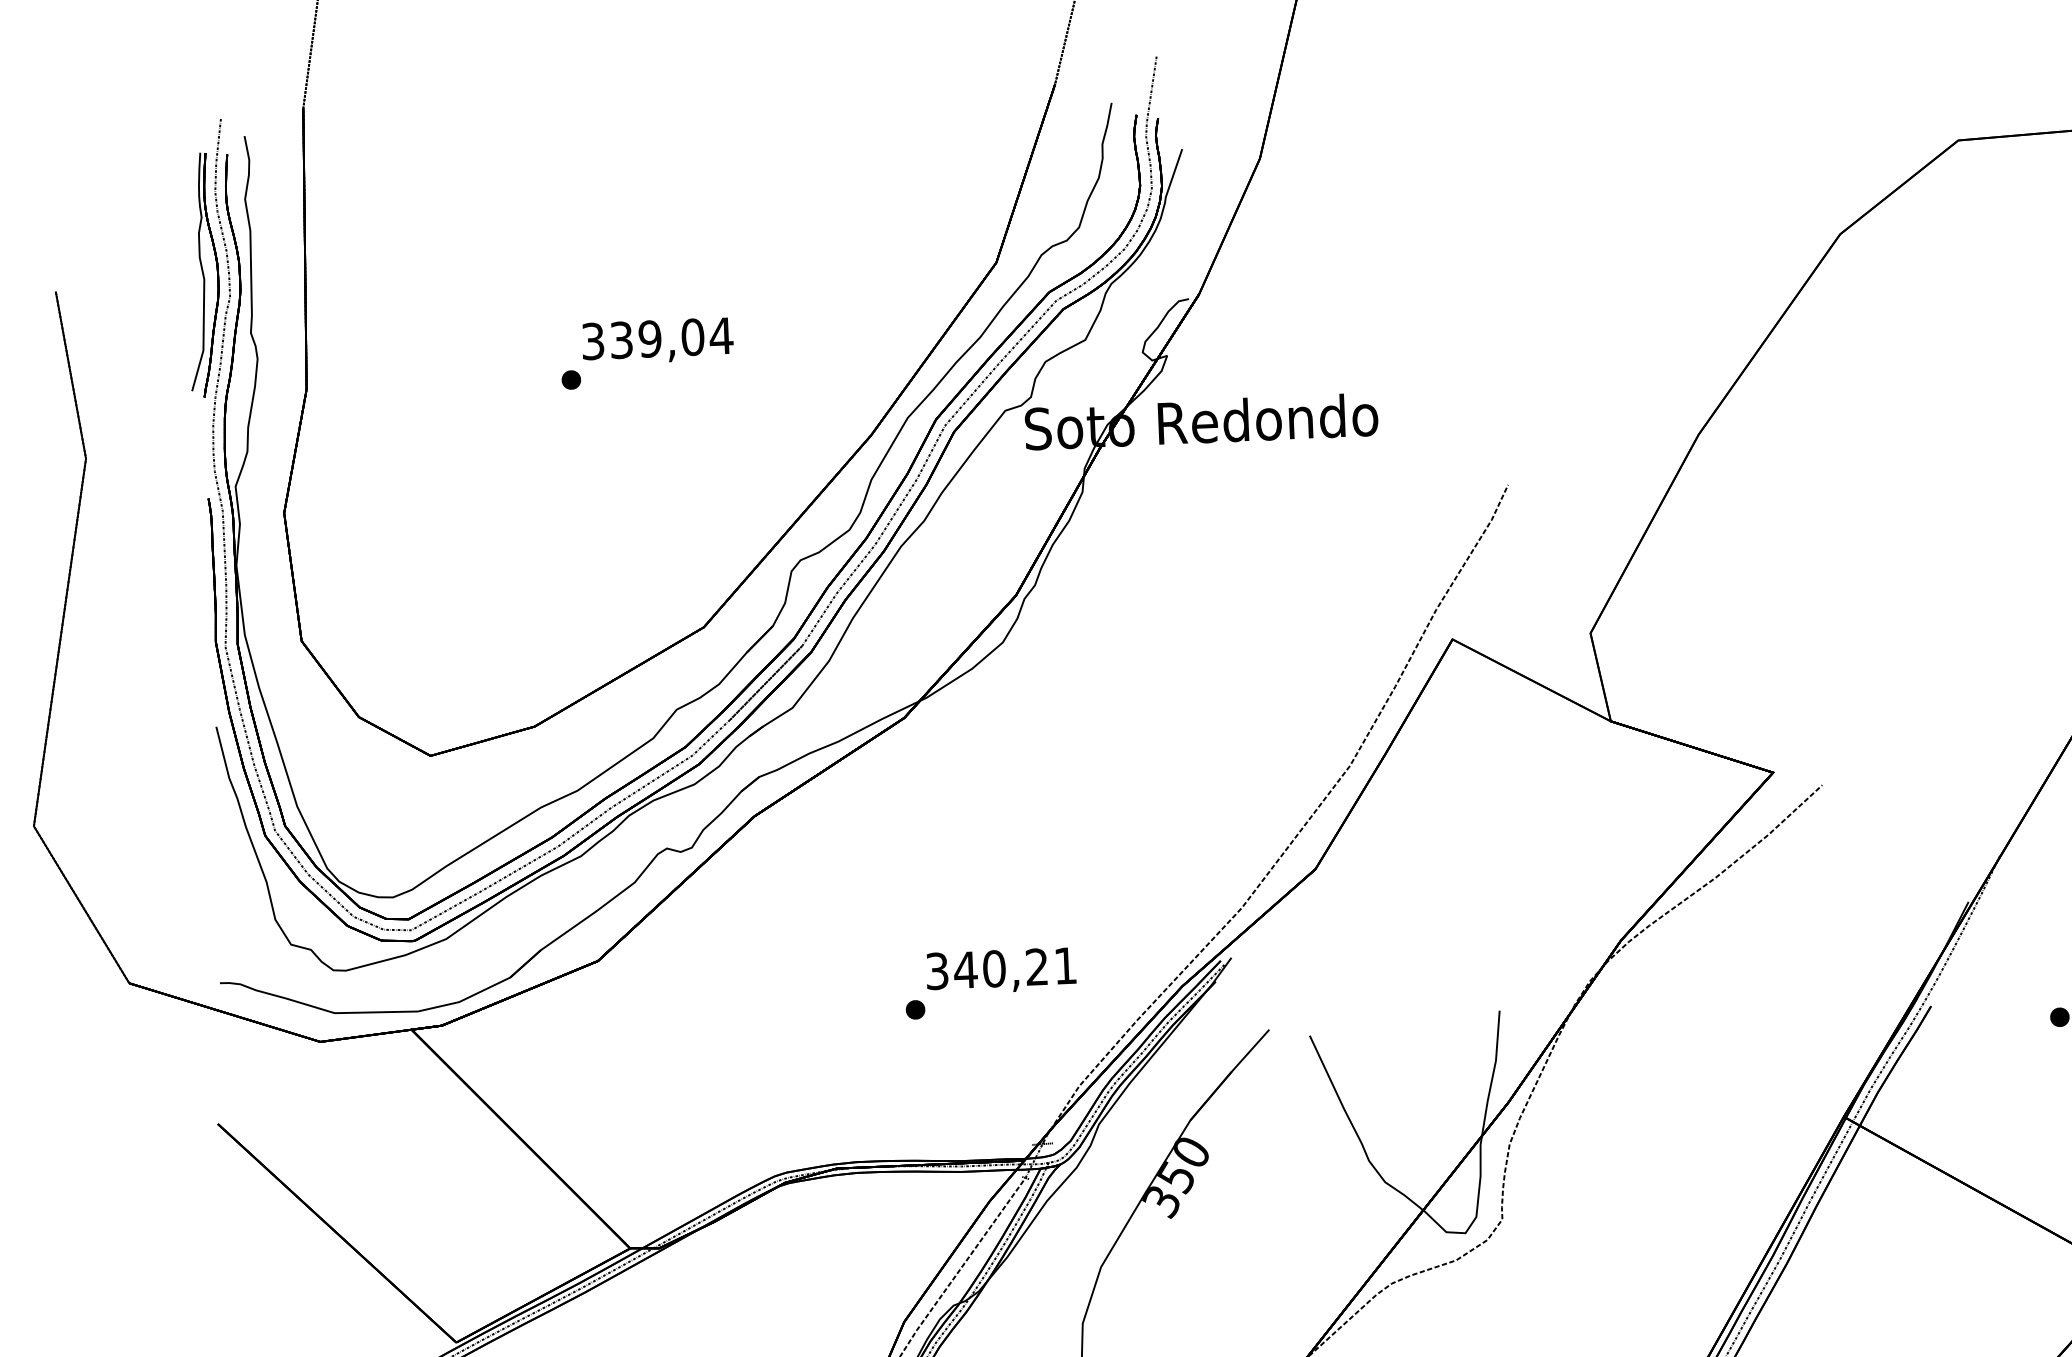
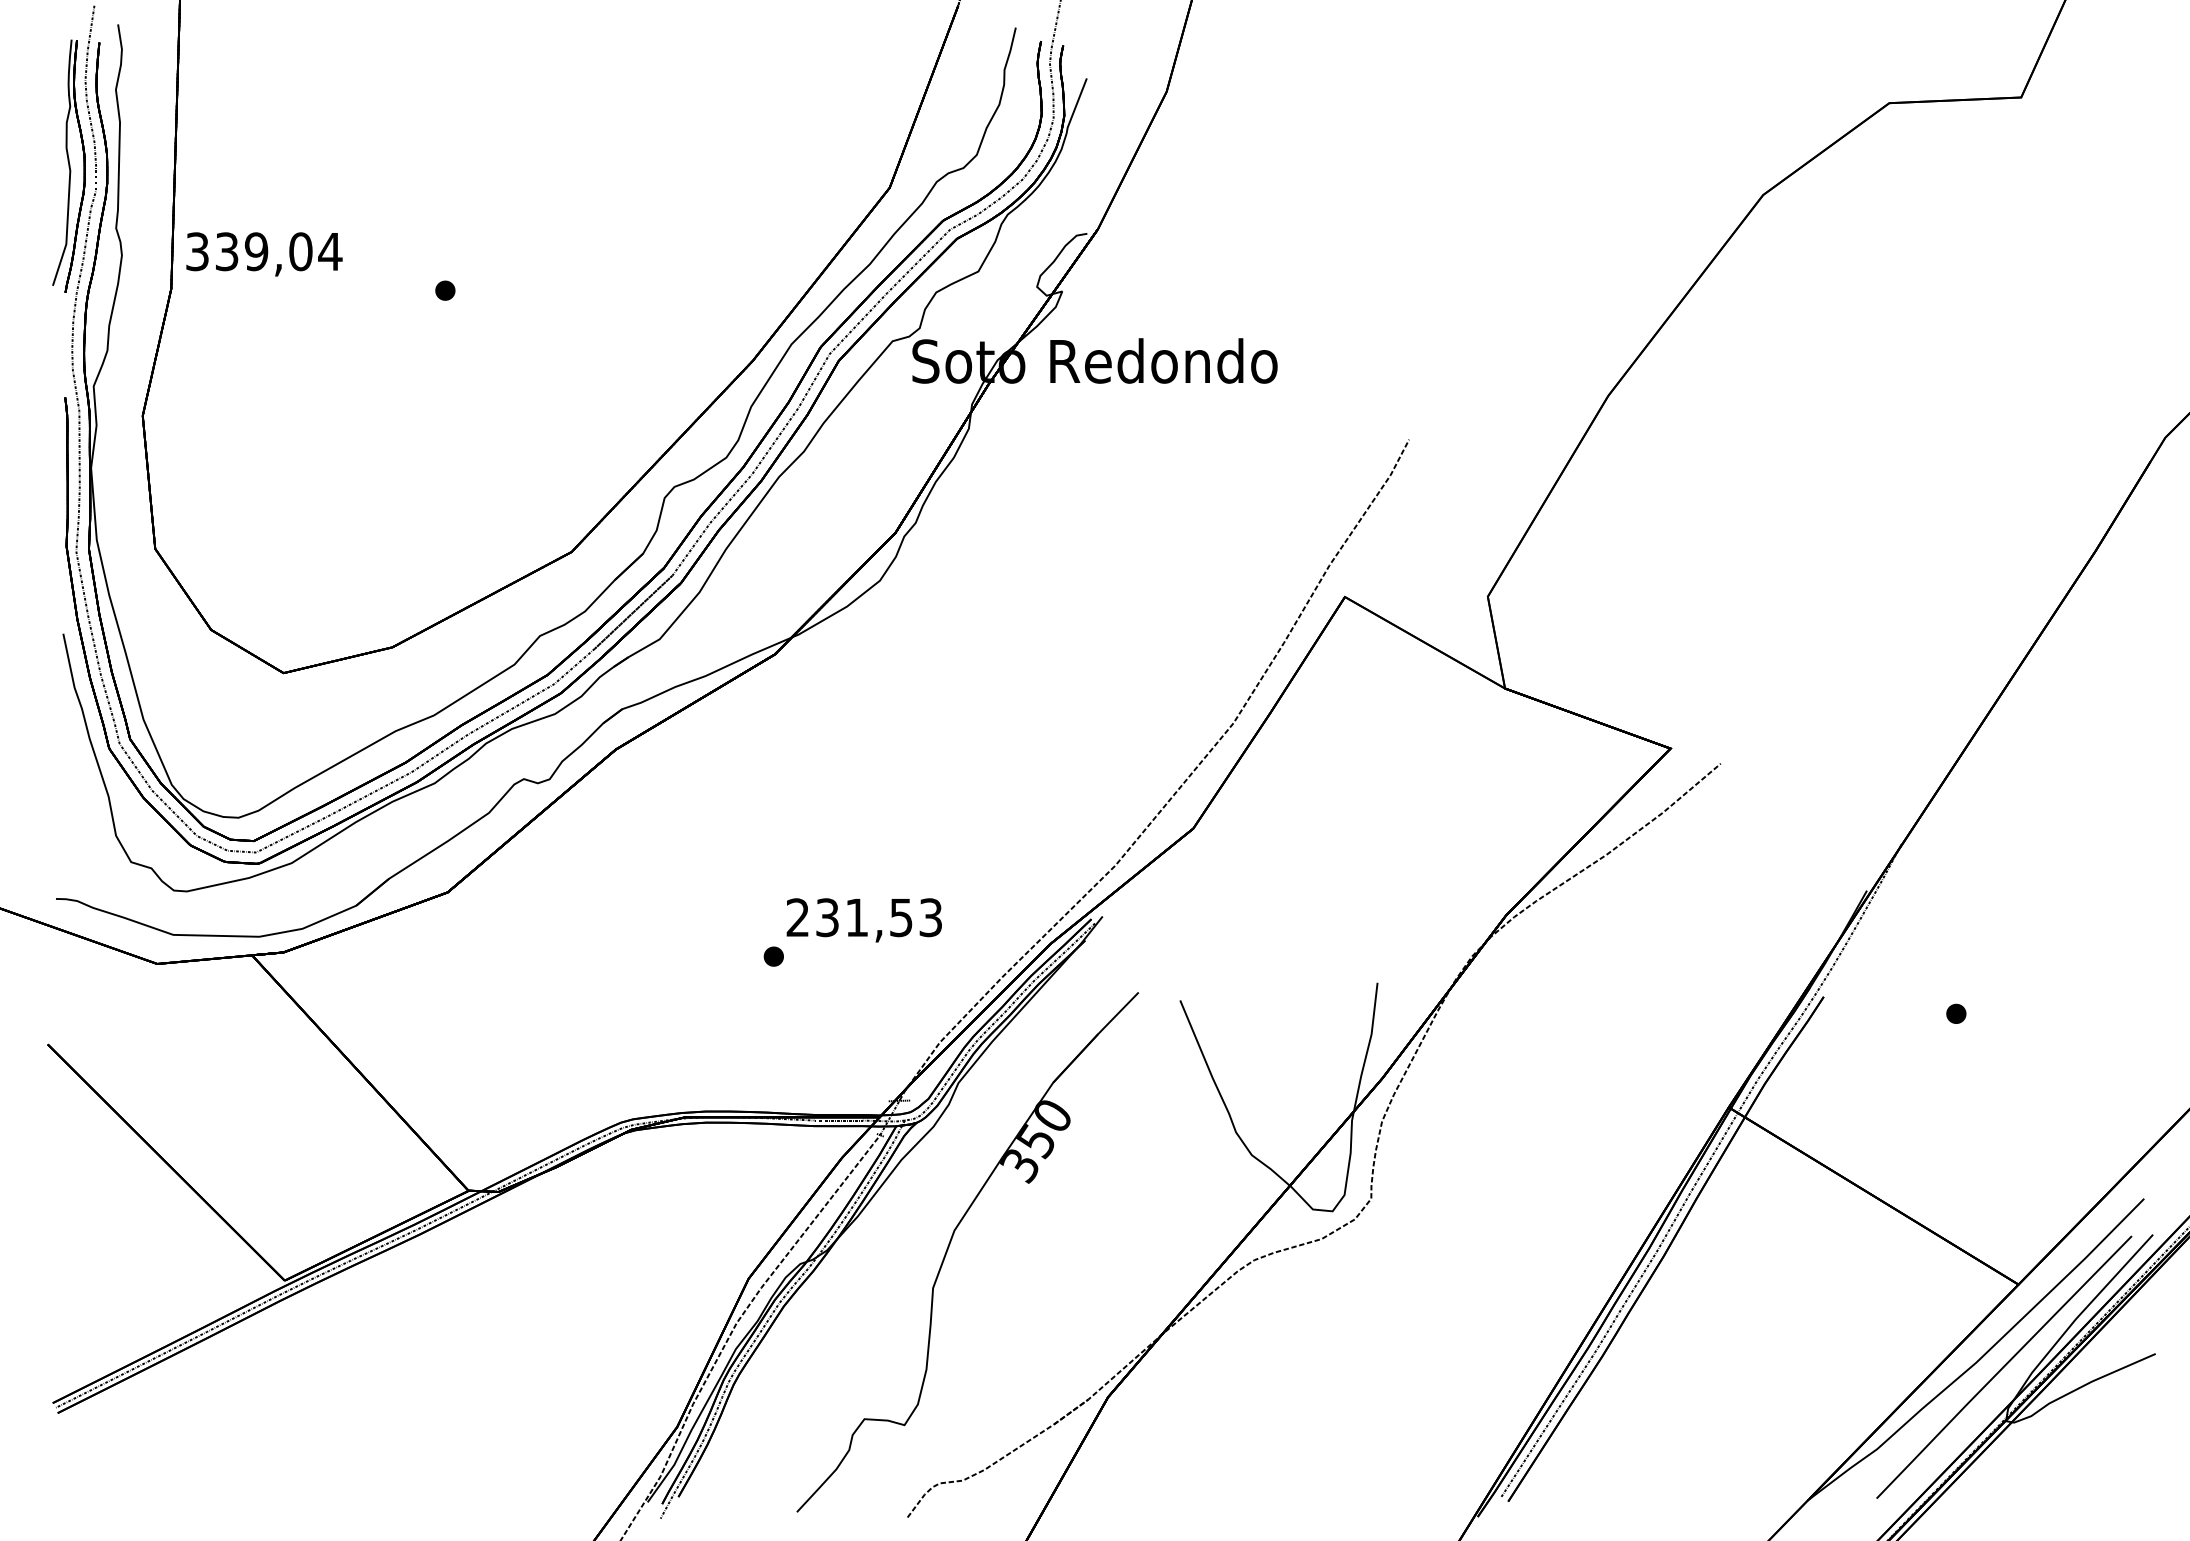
text: (657, 341) -> (264, 254), moved
text: (1000, 968) -> (863, 917), 340,21 -> 231,53

